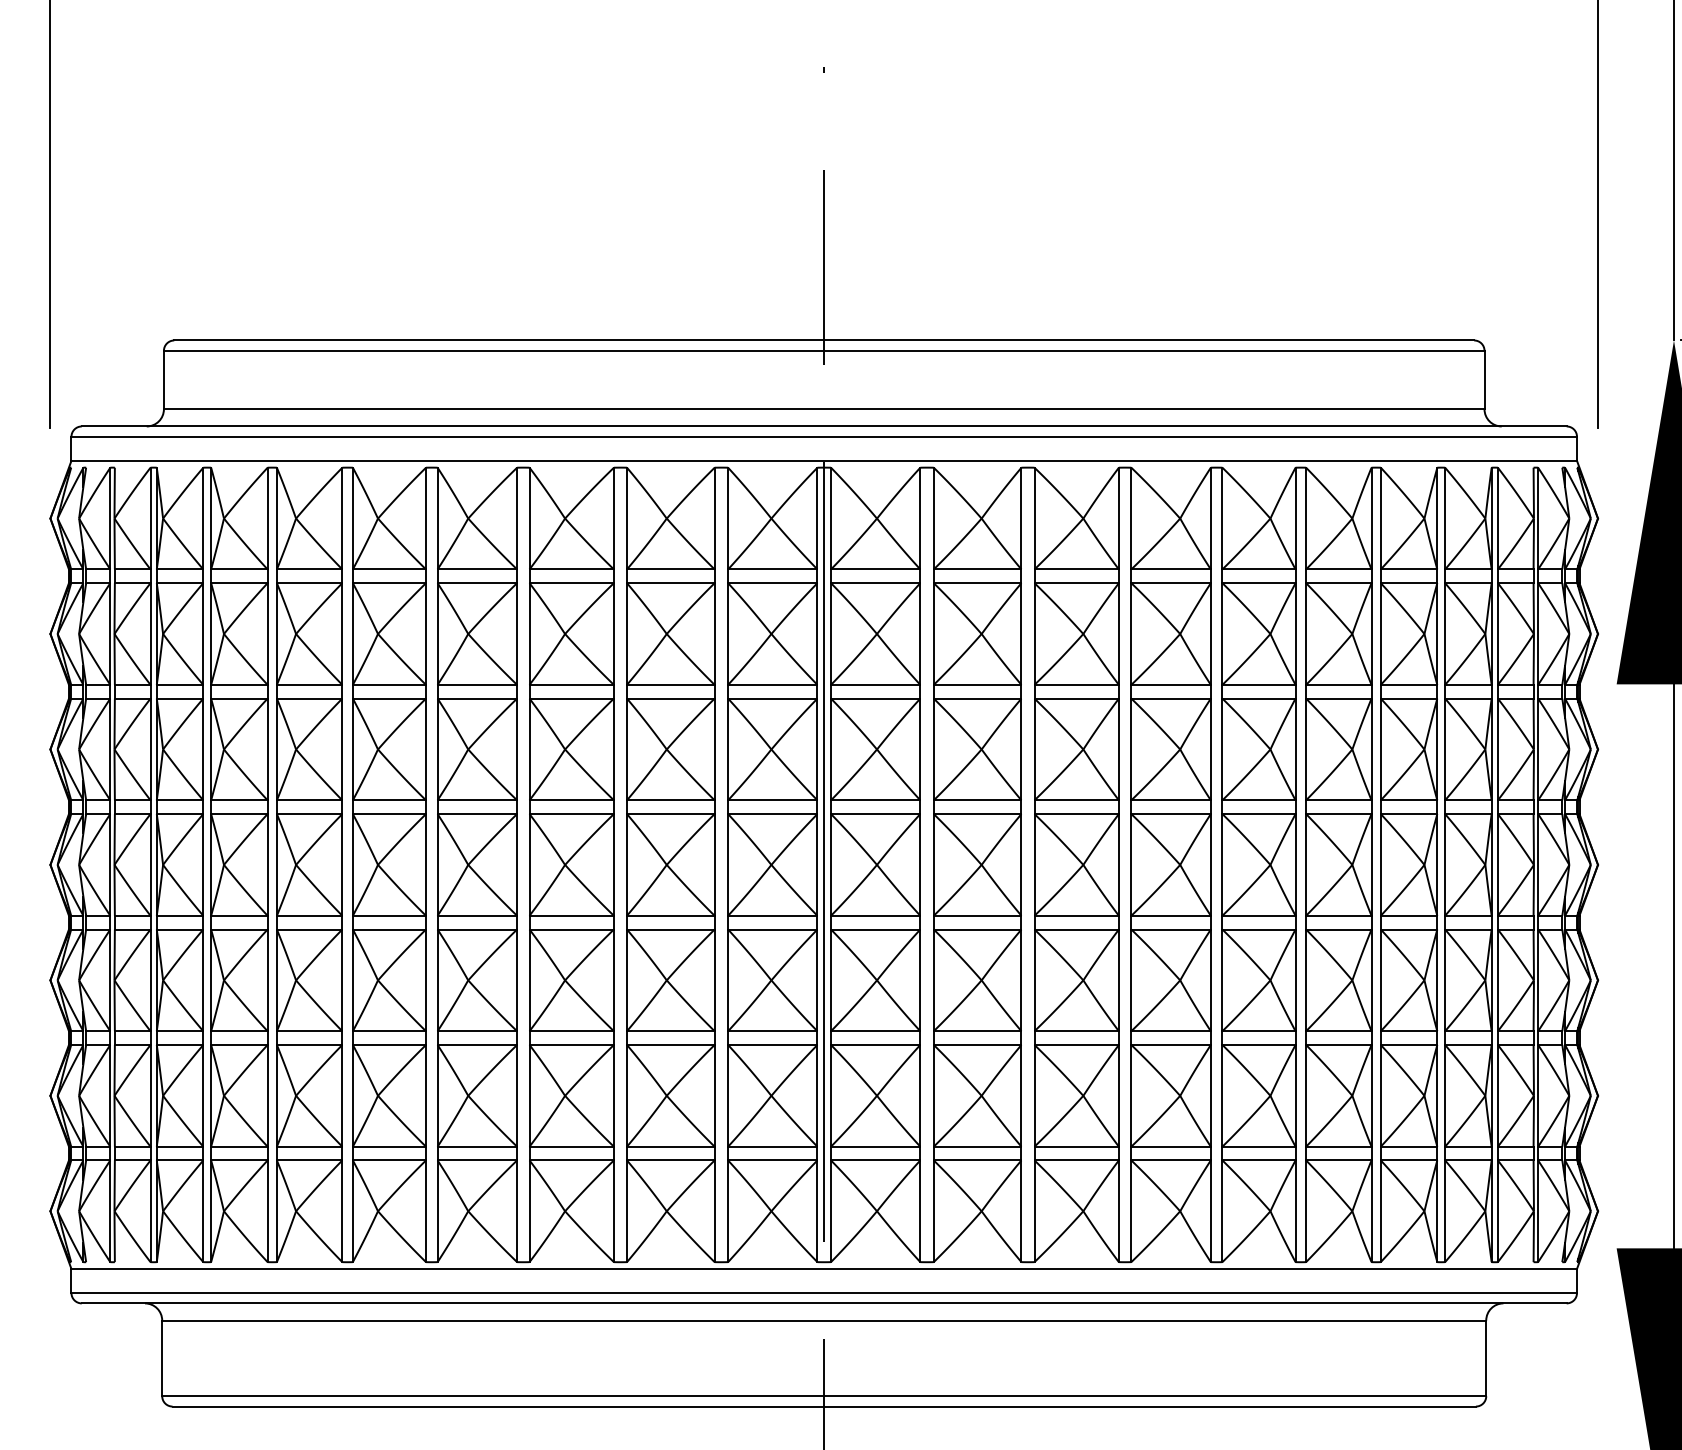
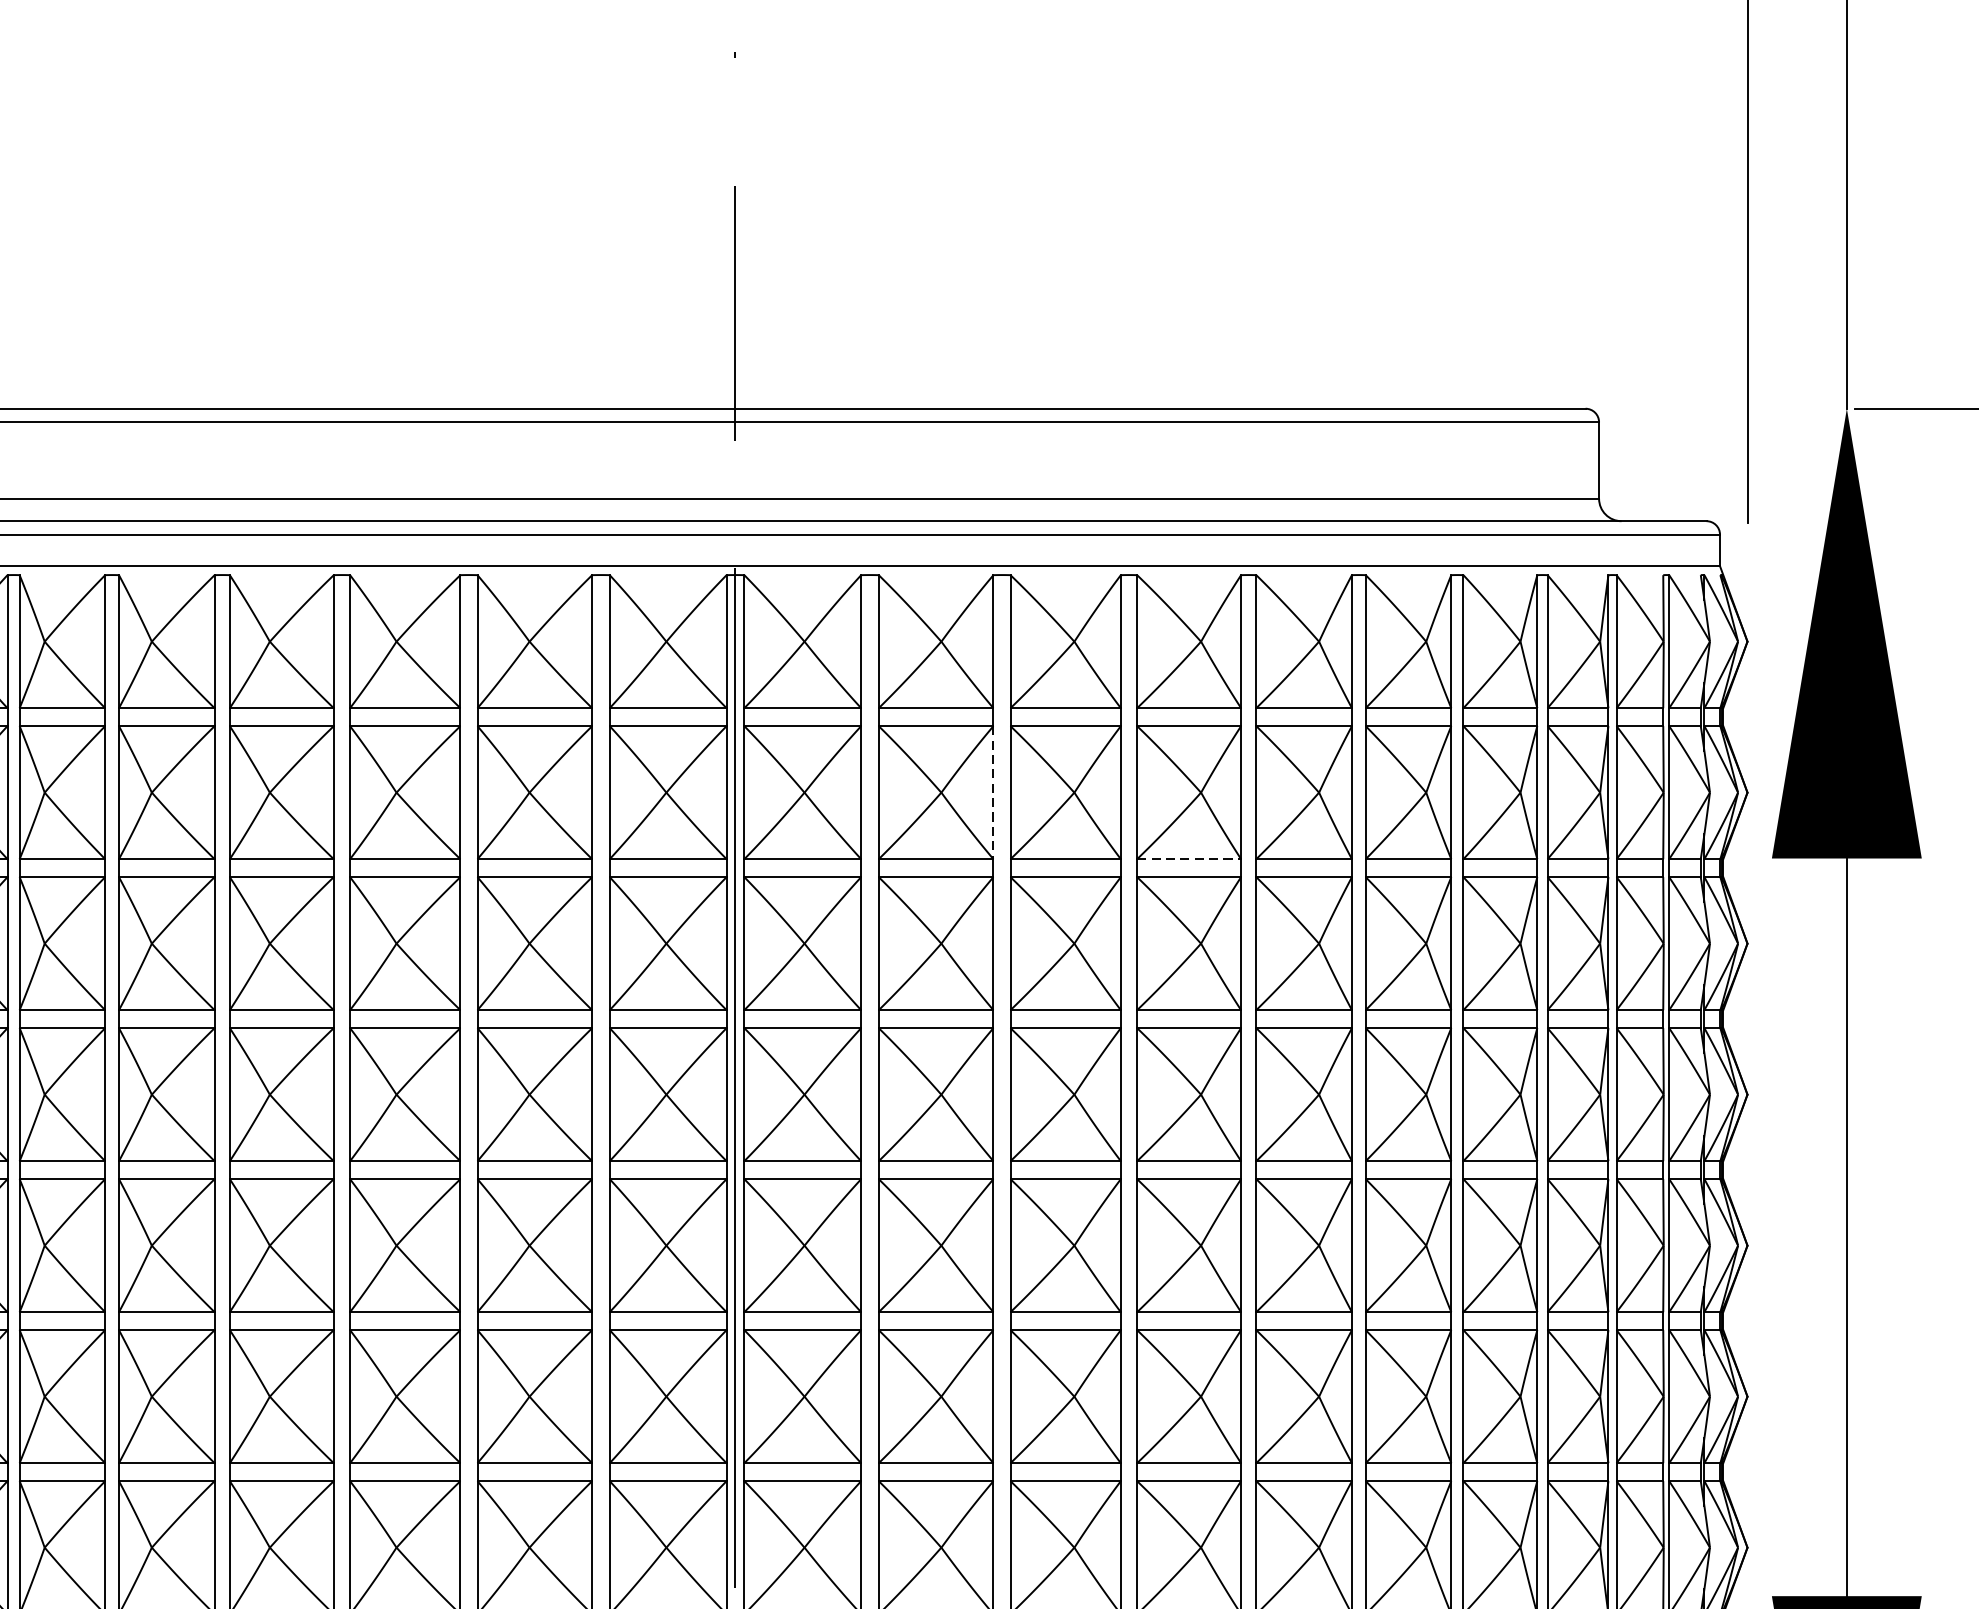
line: (1021, 634) -> (993, 793), solid -> dashed
line: (1171, 684) -> (1189, 858), solid -> dashed

